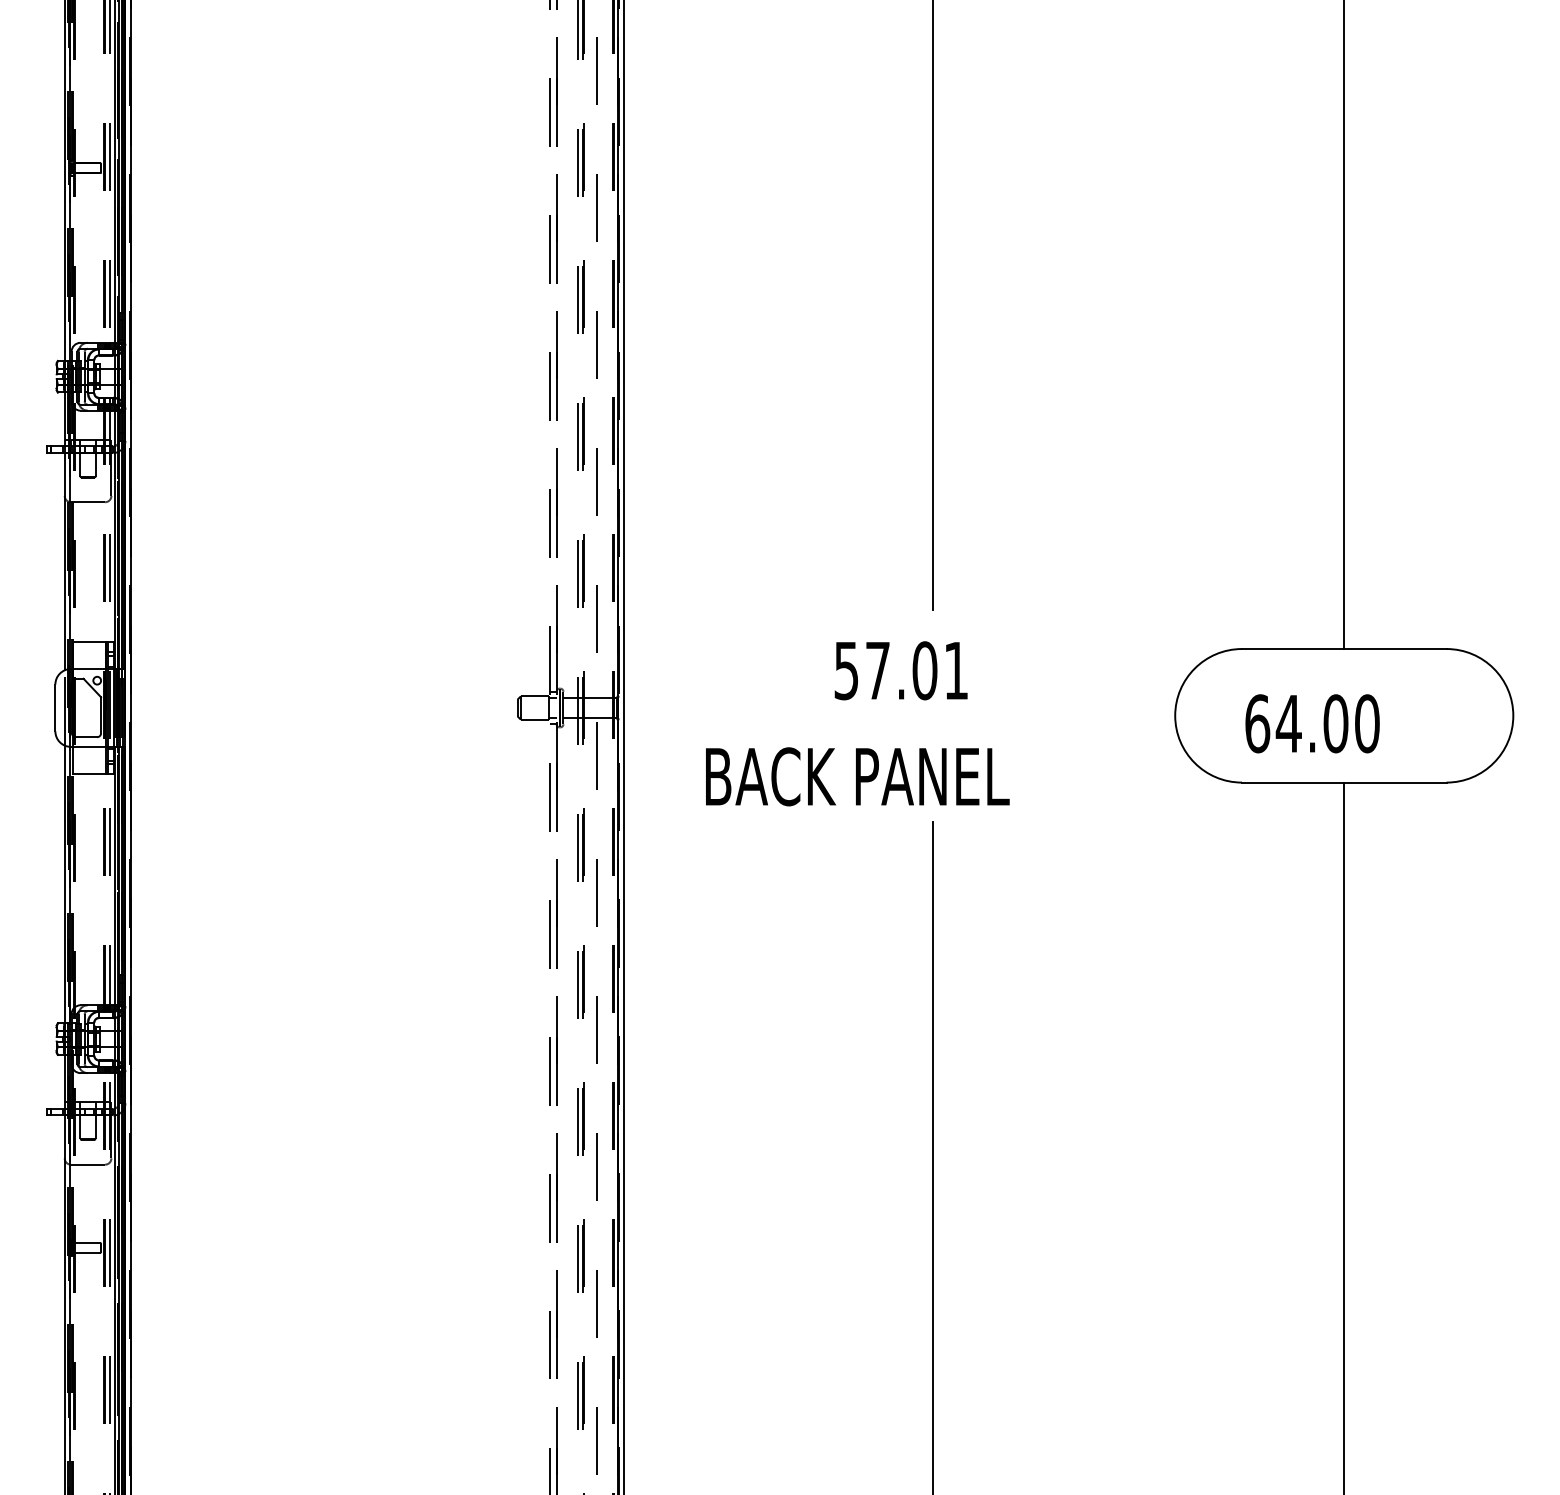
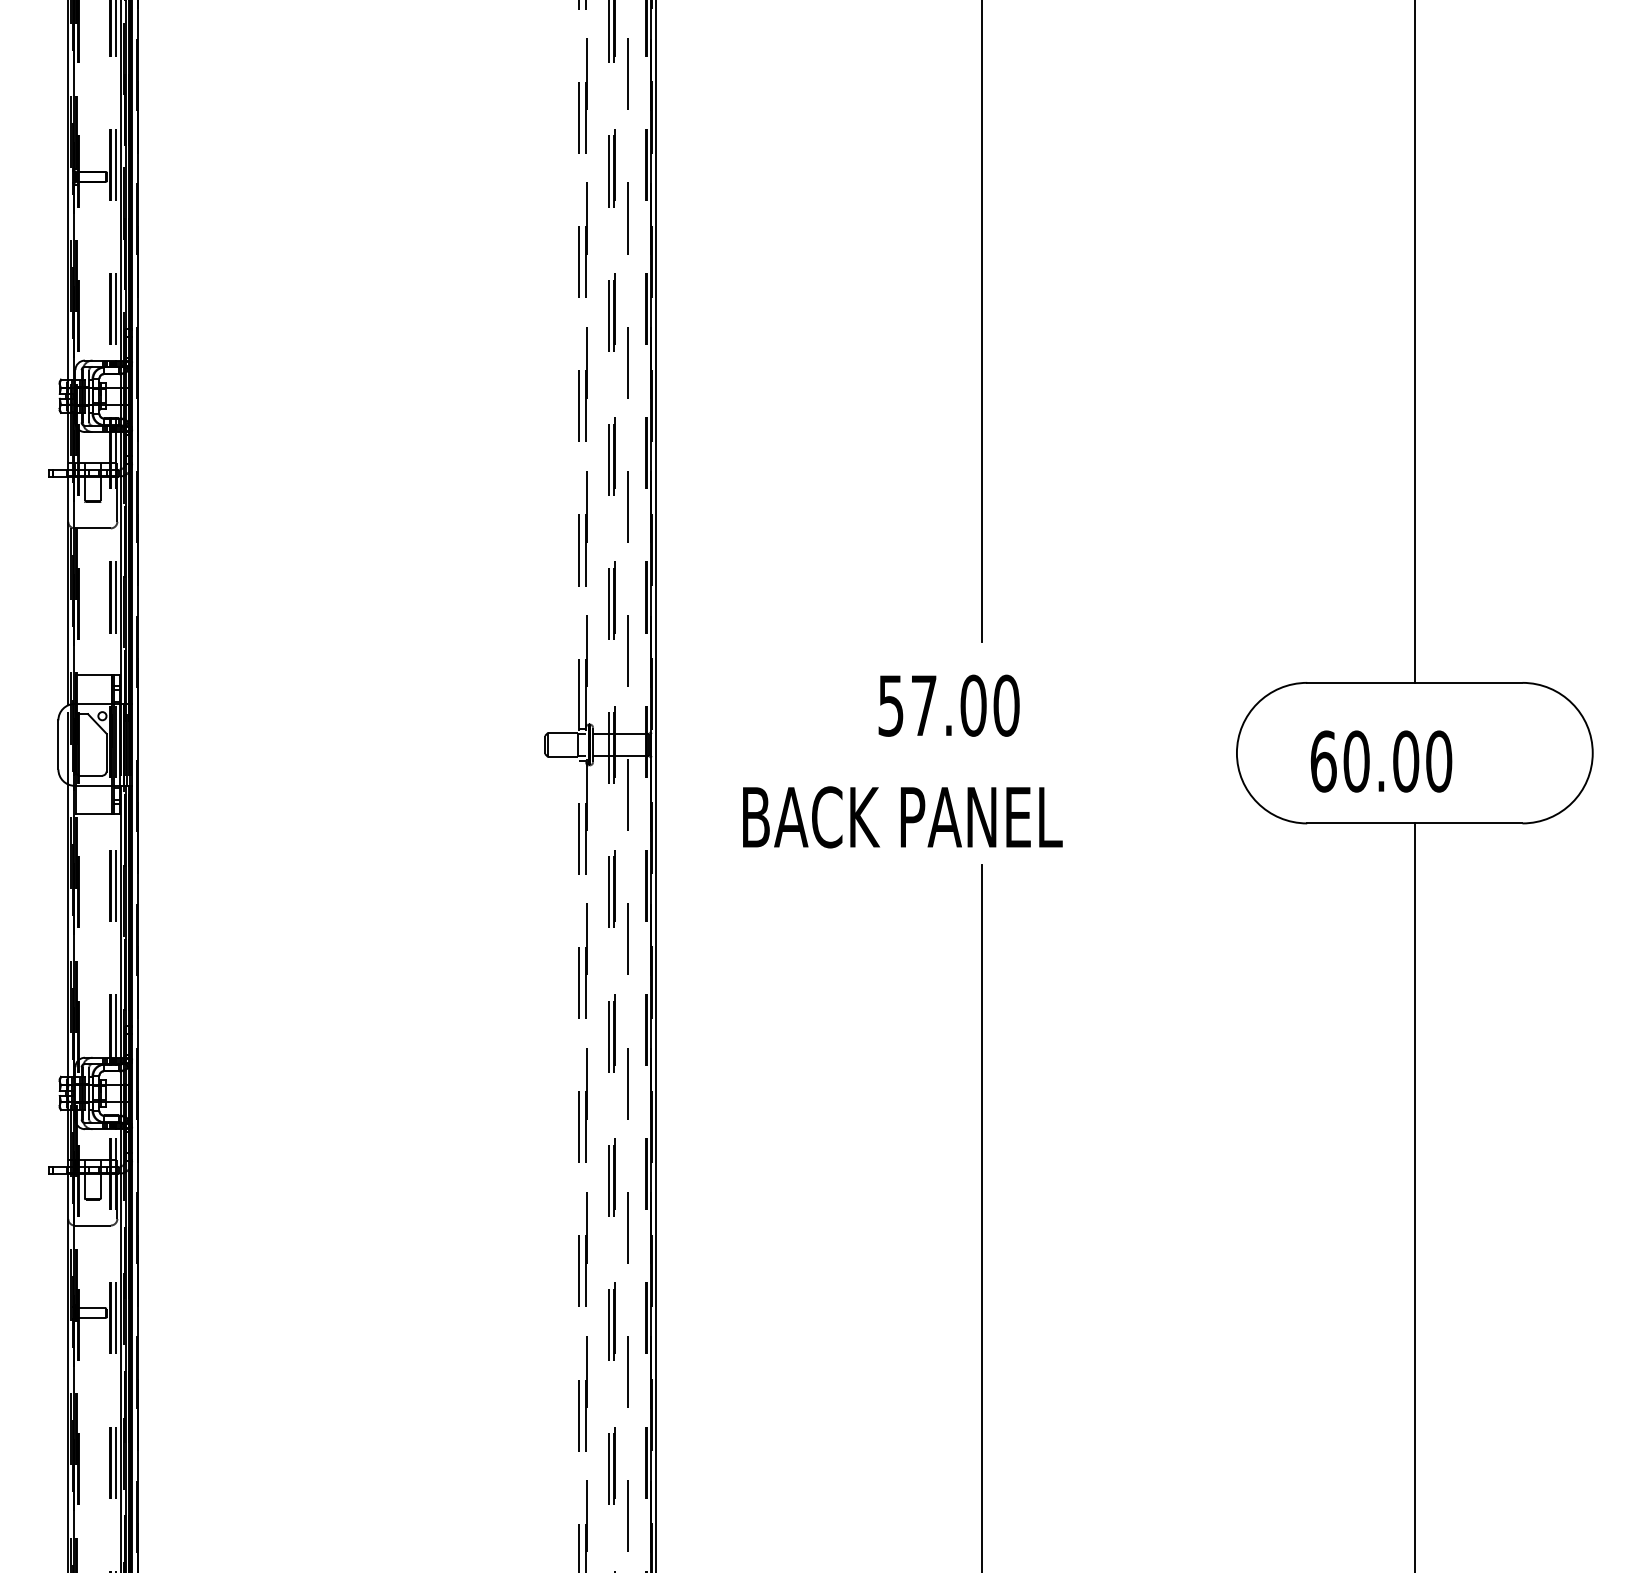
text: (956, 670) -> (1006, 705), 57.01 -> 57.00
text: (1288, 723) -> (1356, 761), 64.00 -> 60.00

